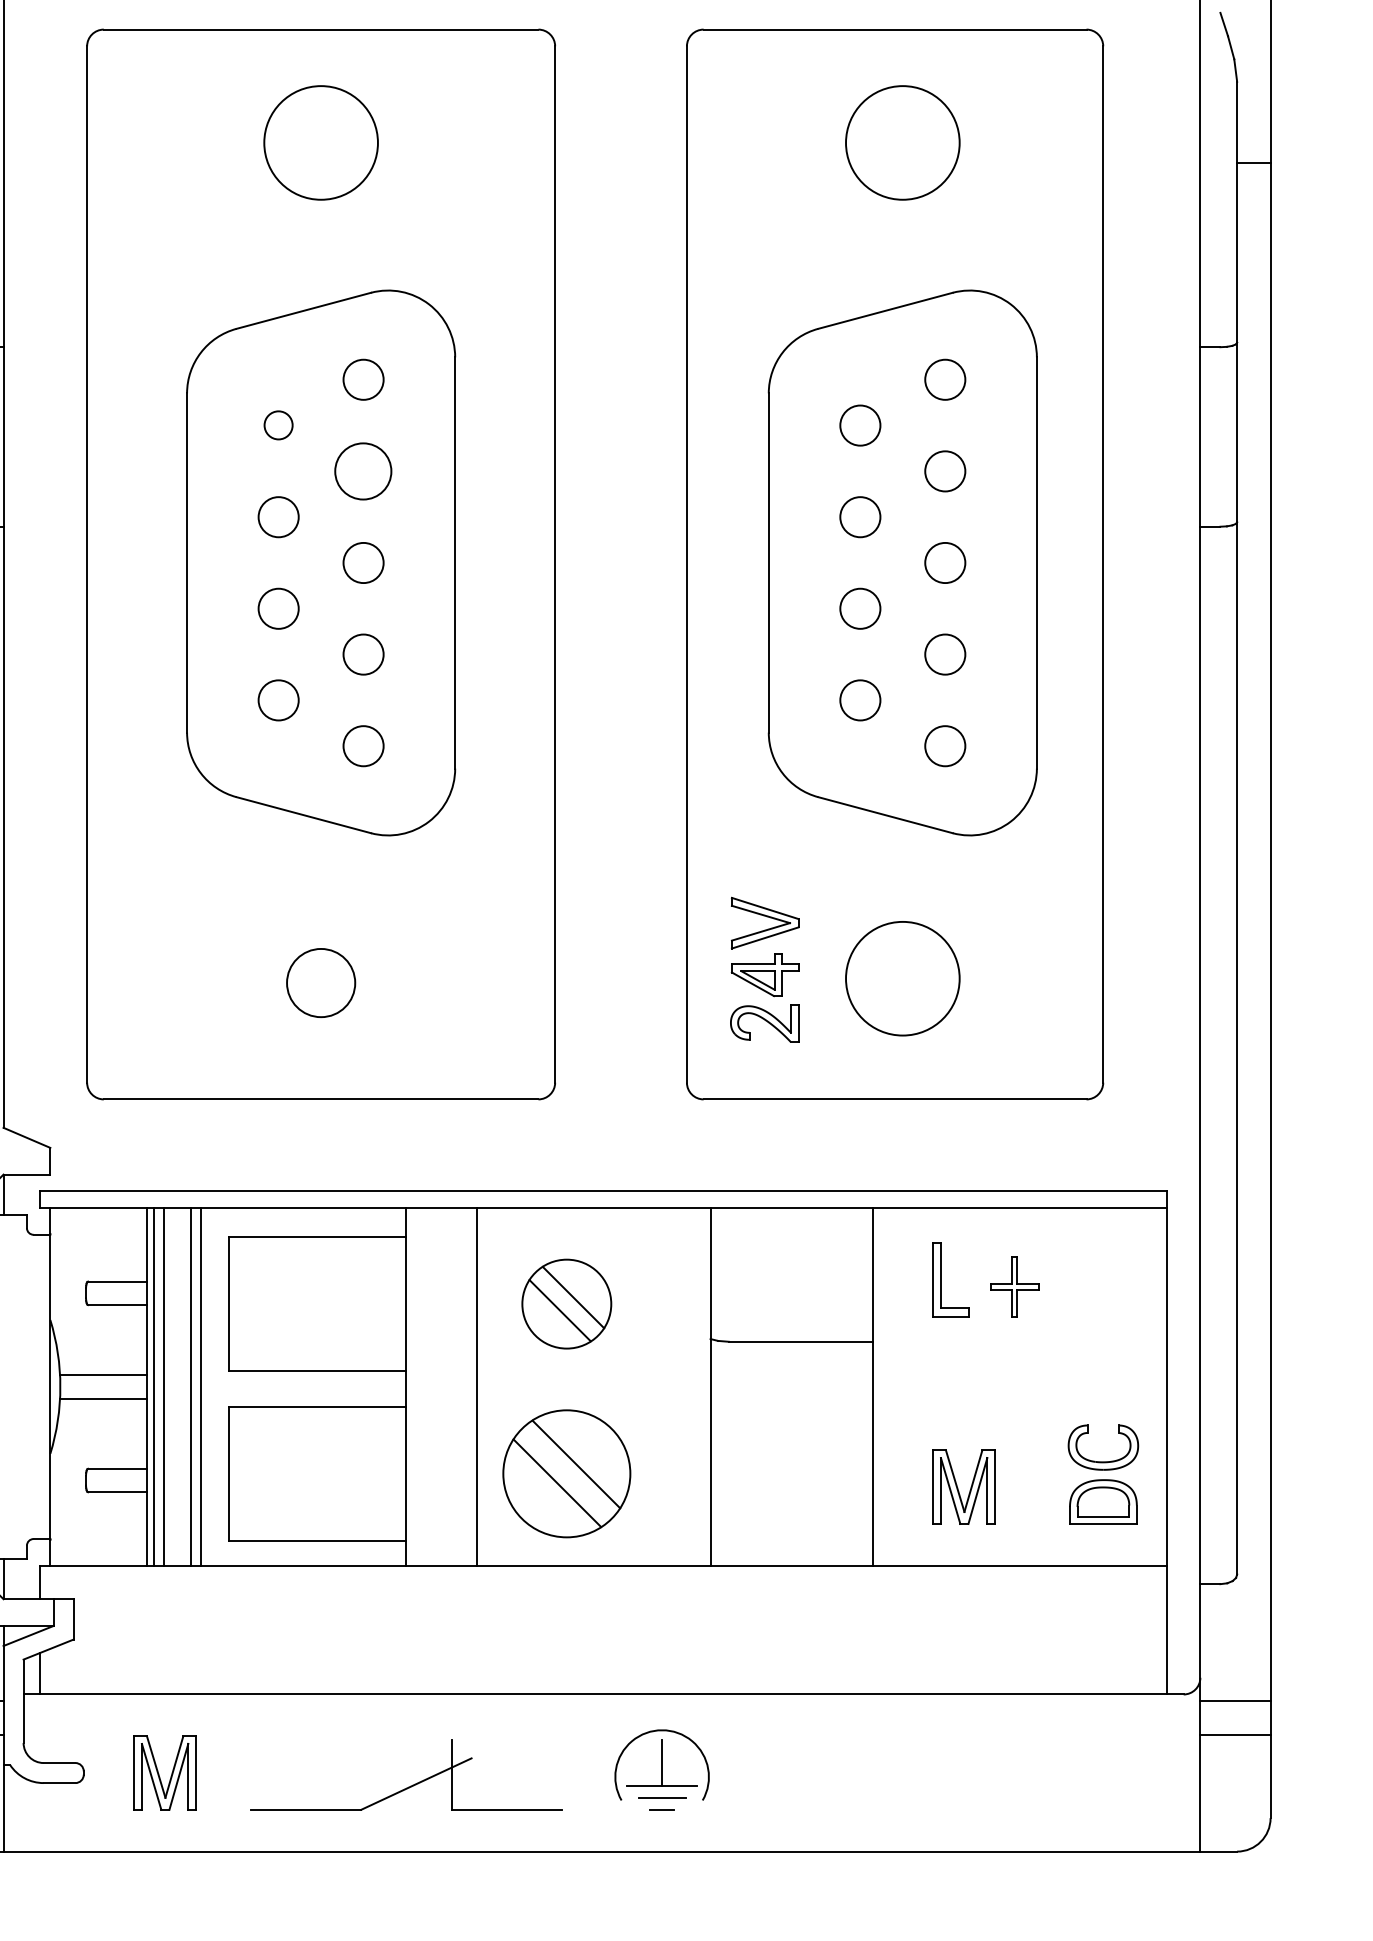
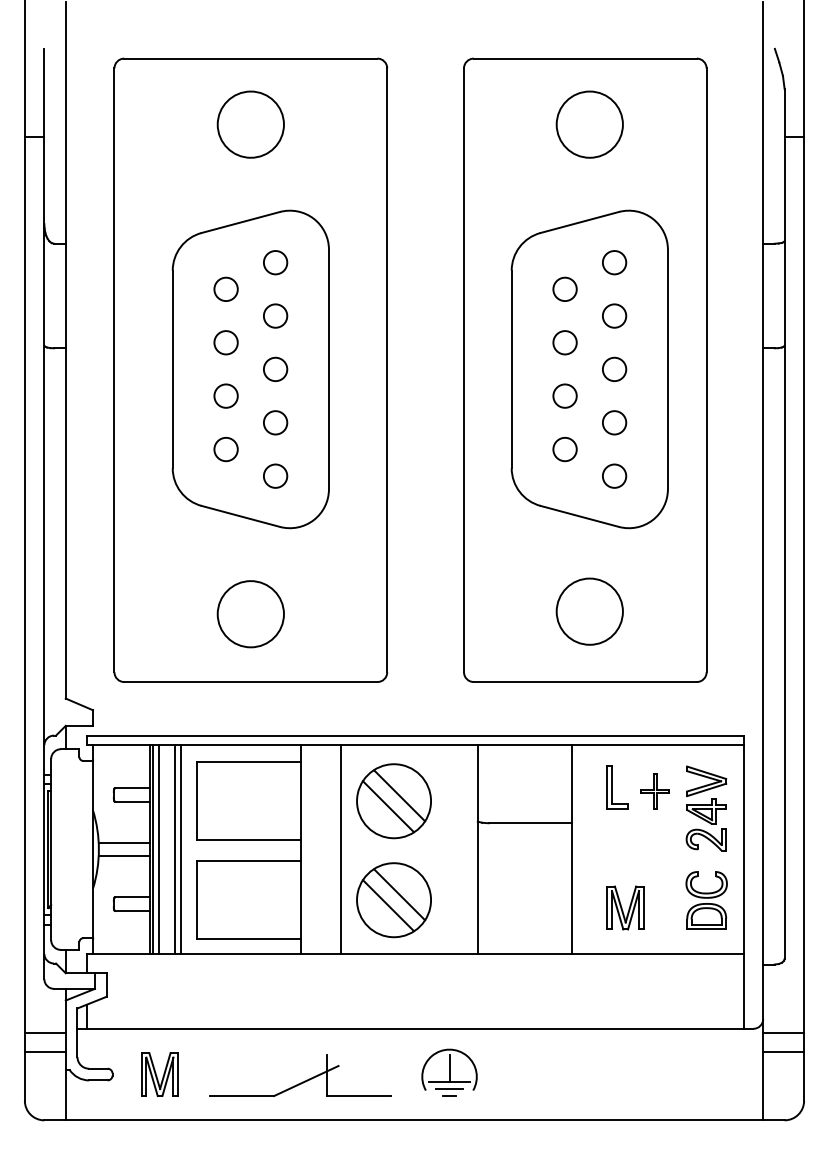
circle: (277, 424) -> (225, 288), size x1.43
circle: (363, 470) -> (275, 315), size x0.71
part: (764, 969) -> (706, 808), moved
circle: (320, 983) -> (250, 614), size x1.67
part: (565, 1304) -> (393, 801), size x1.43

